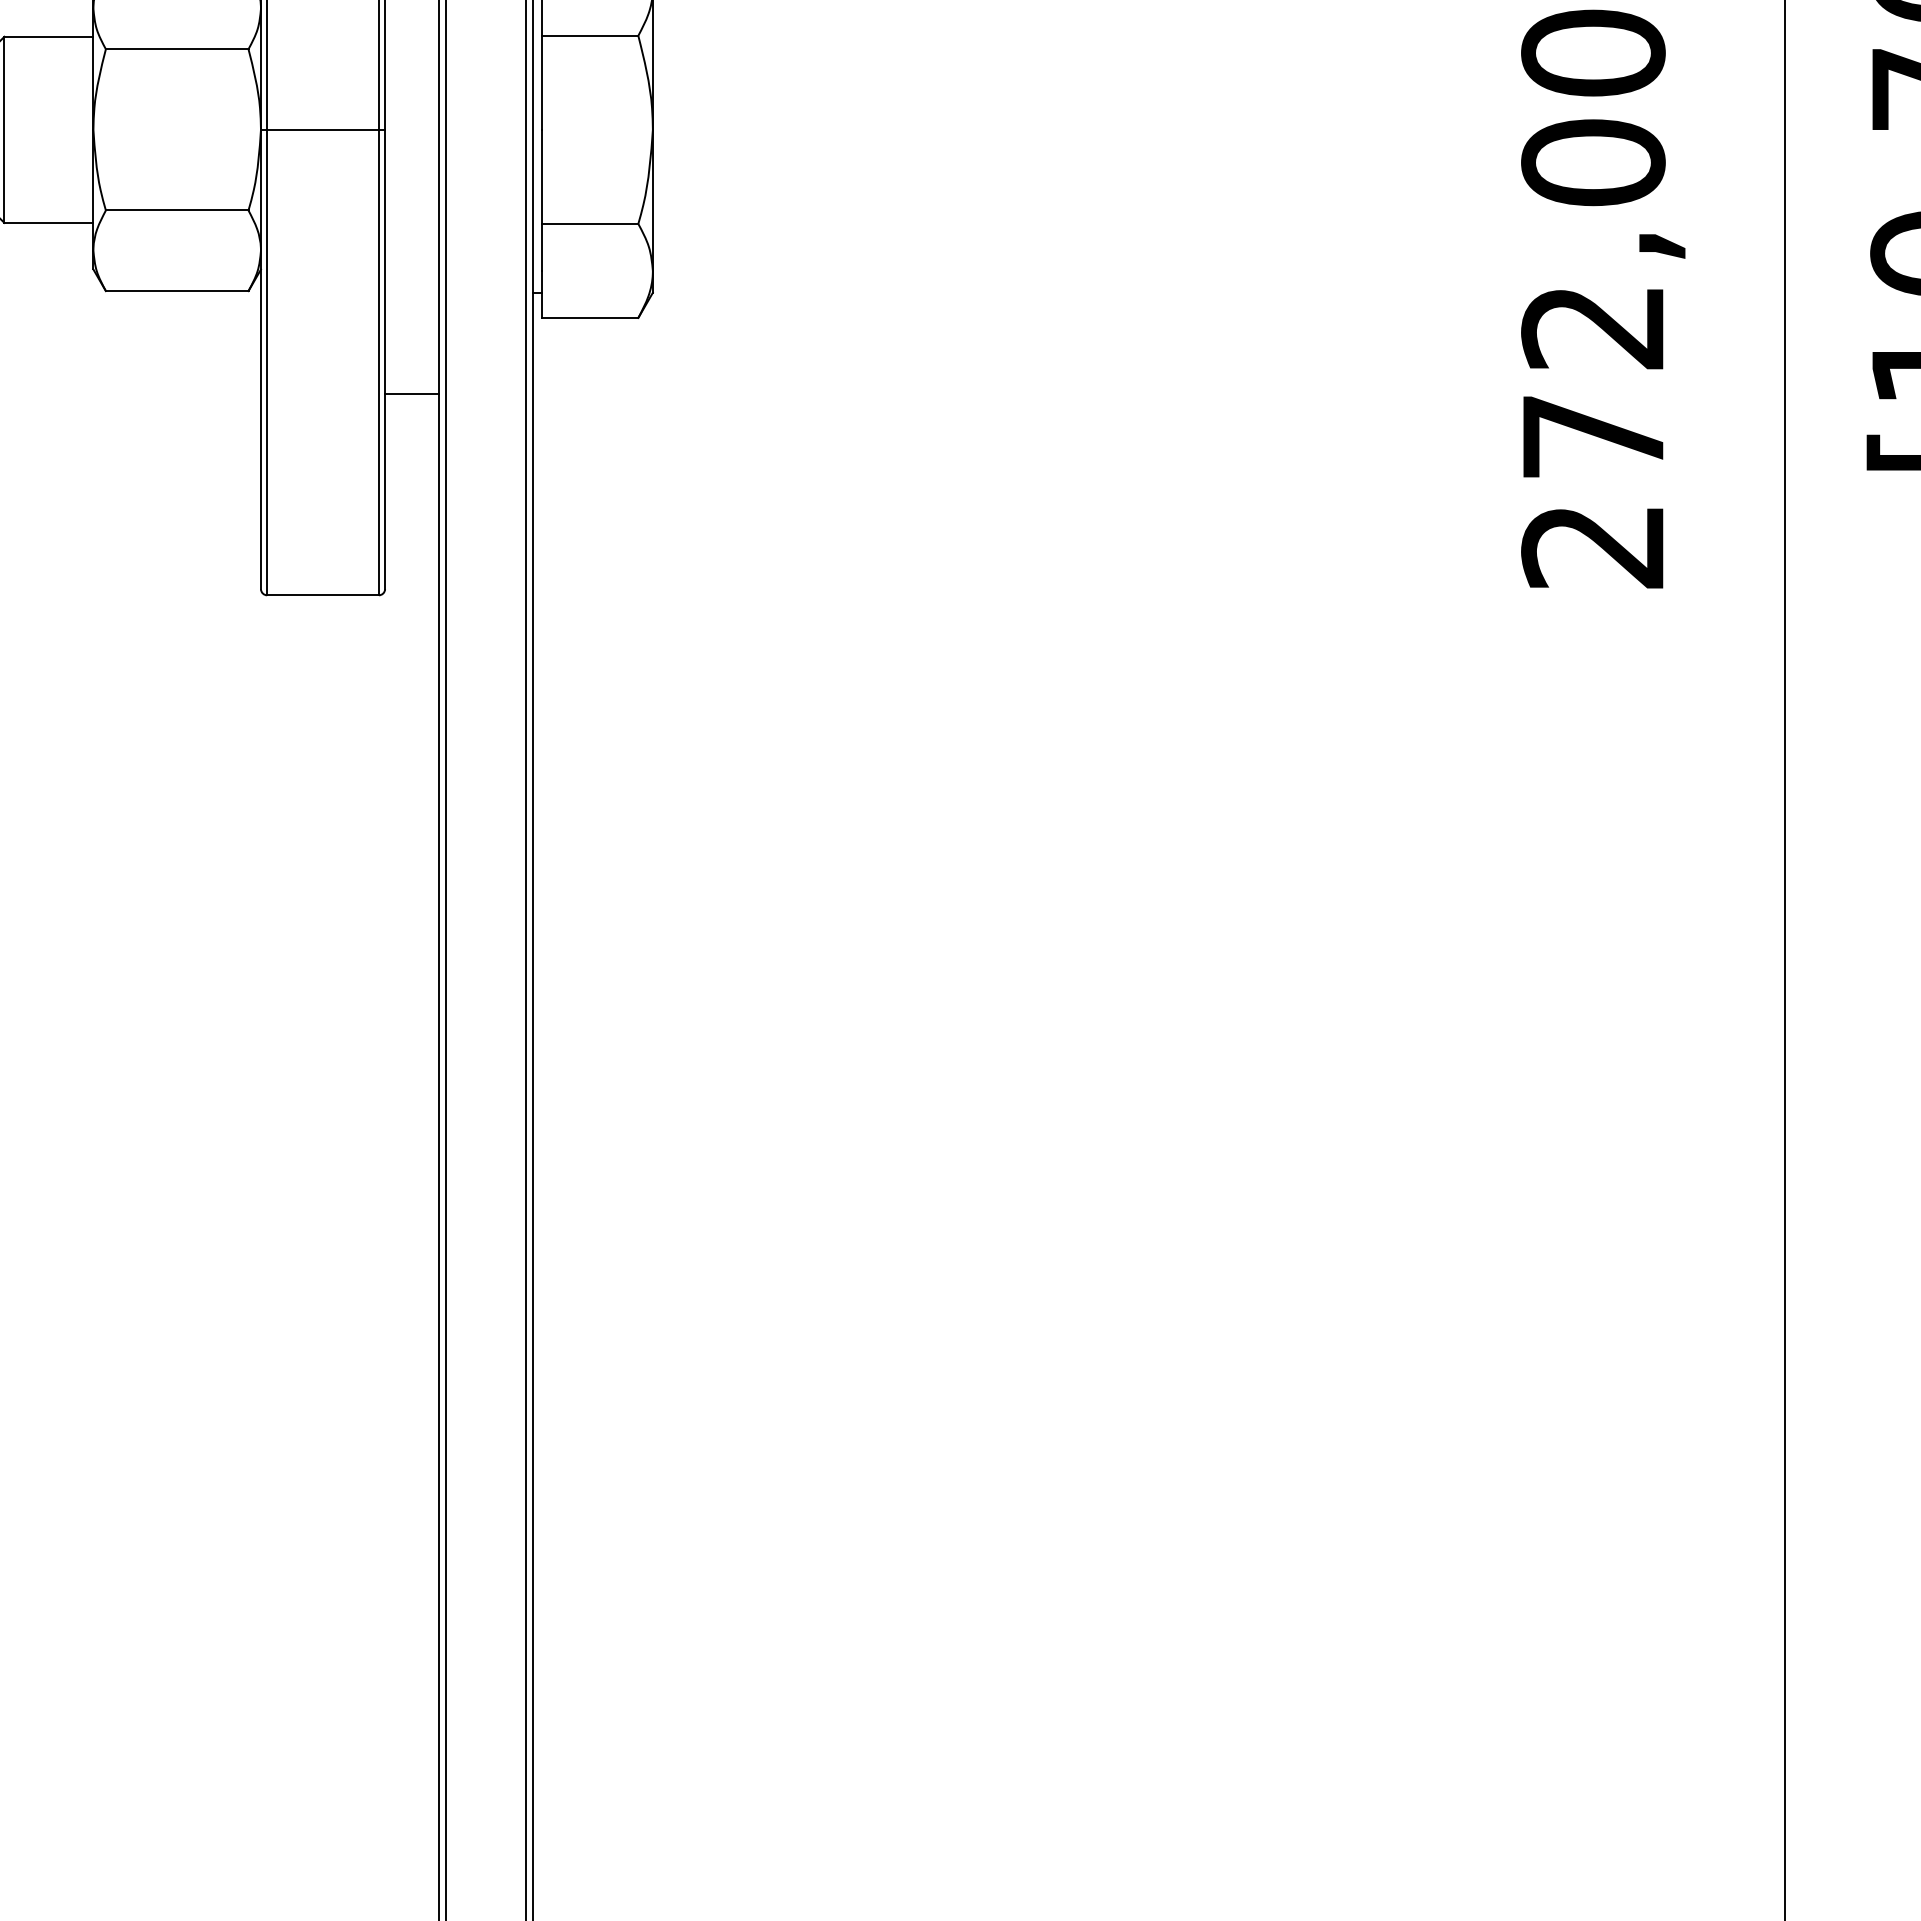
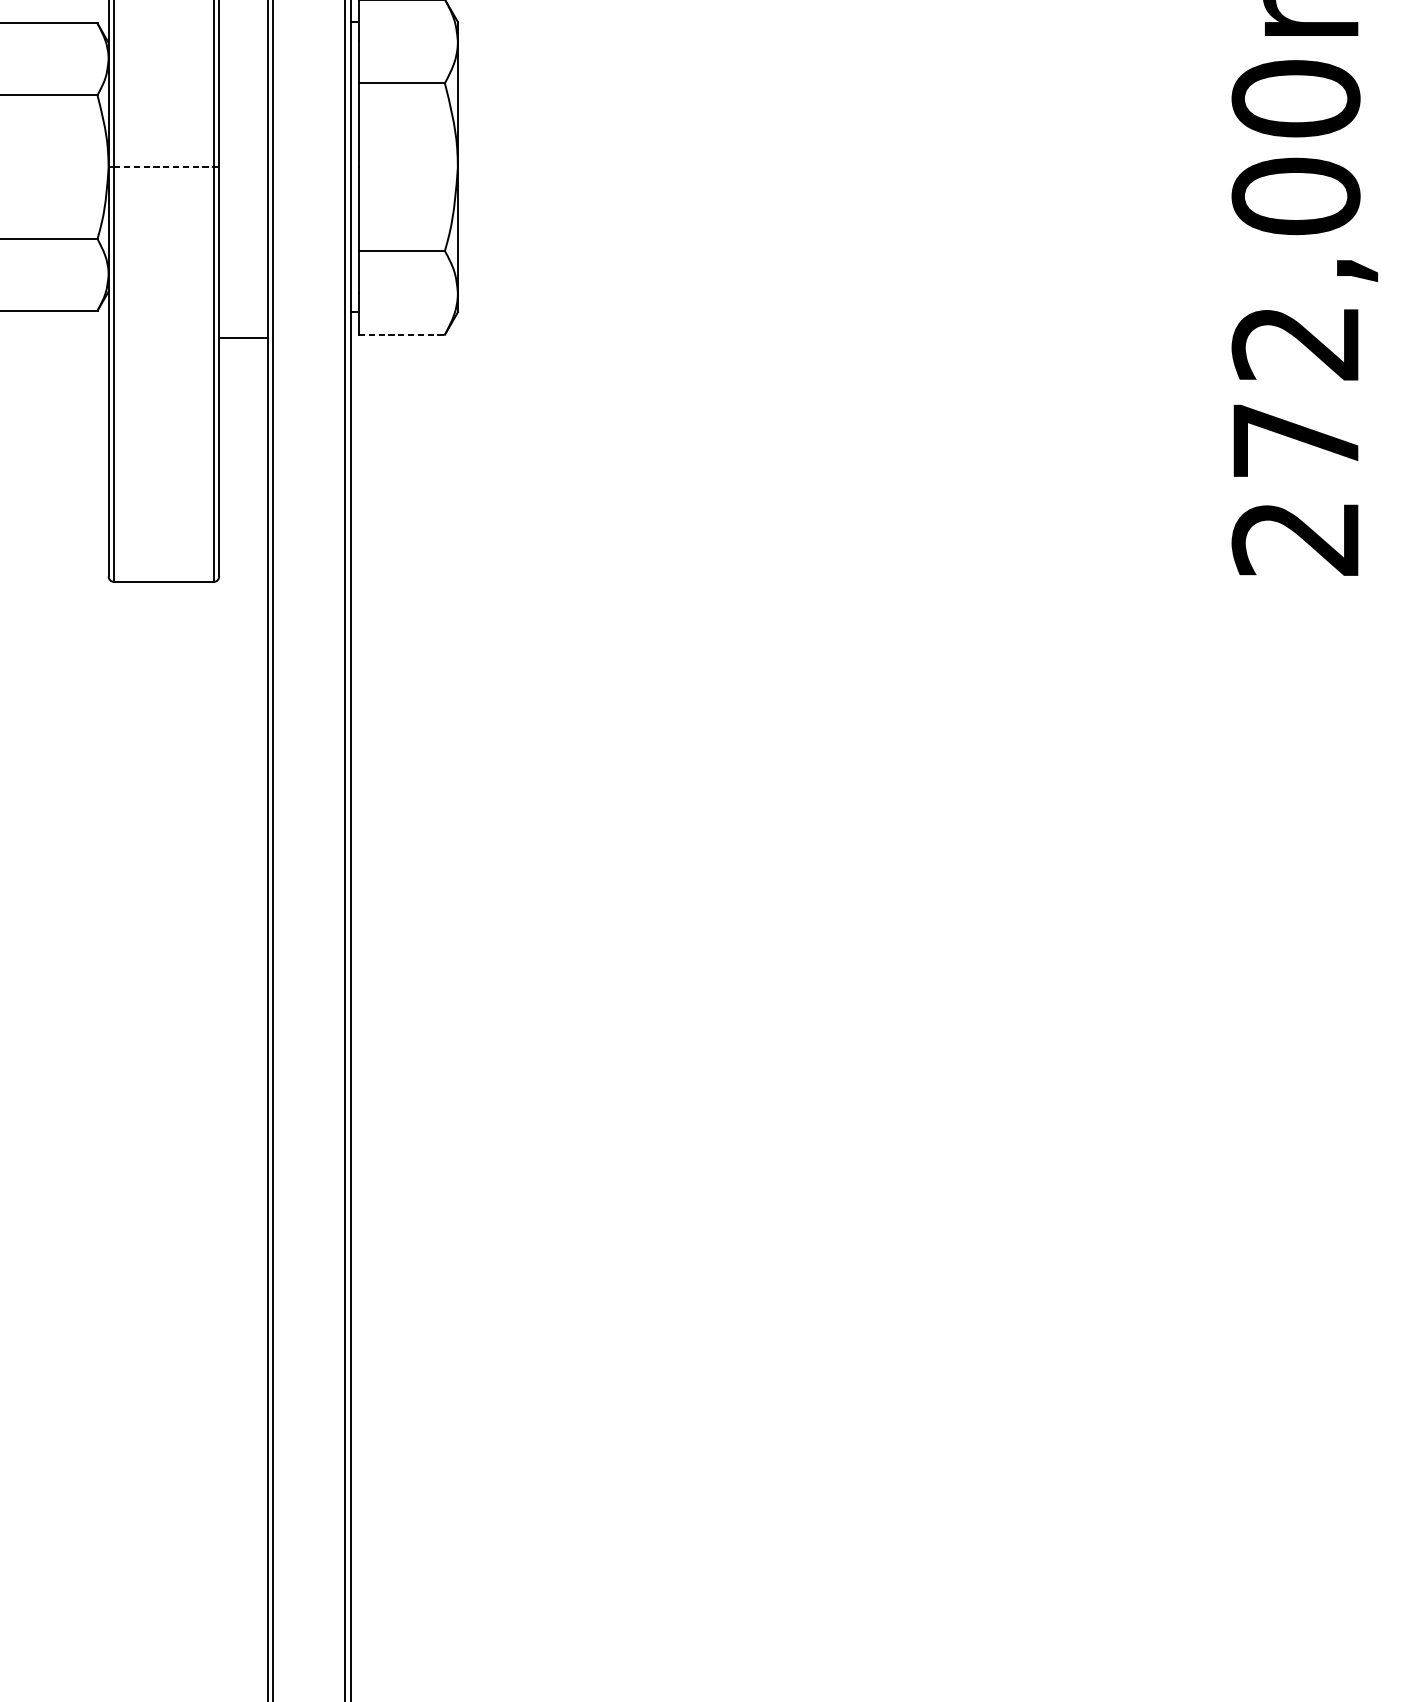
line: (323, 129) -> (164, 166), solid -> dashed
line: (590, 317) -> (402, 334), solid -> dashed
line: (412, 393) -> (243, 337), moved

